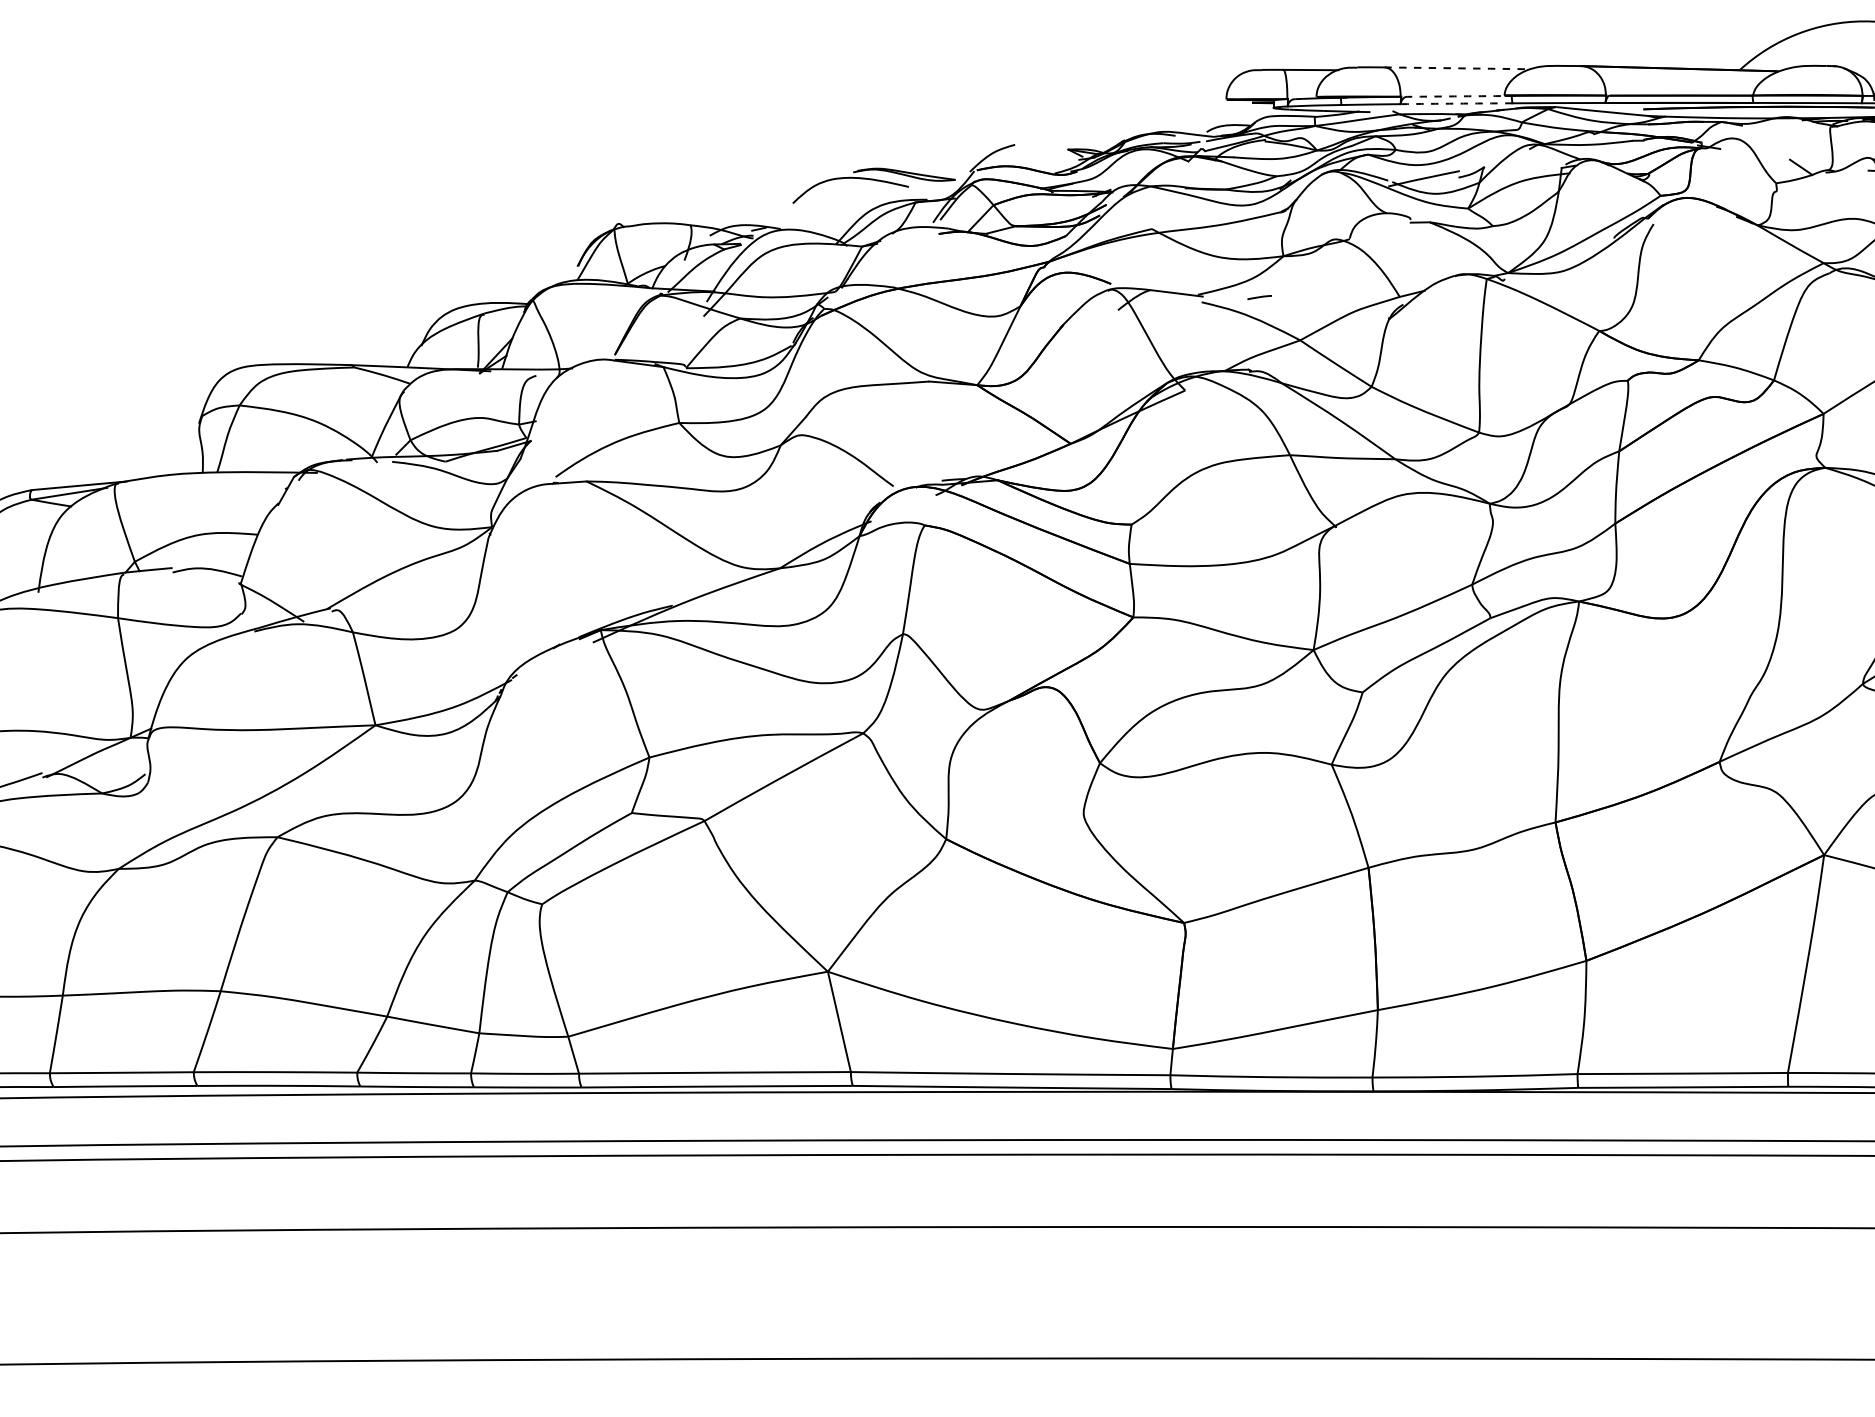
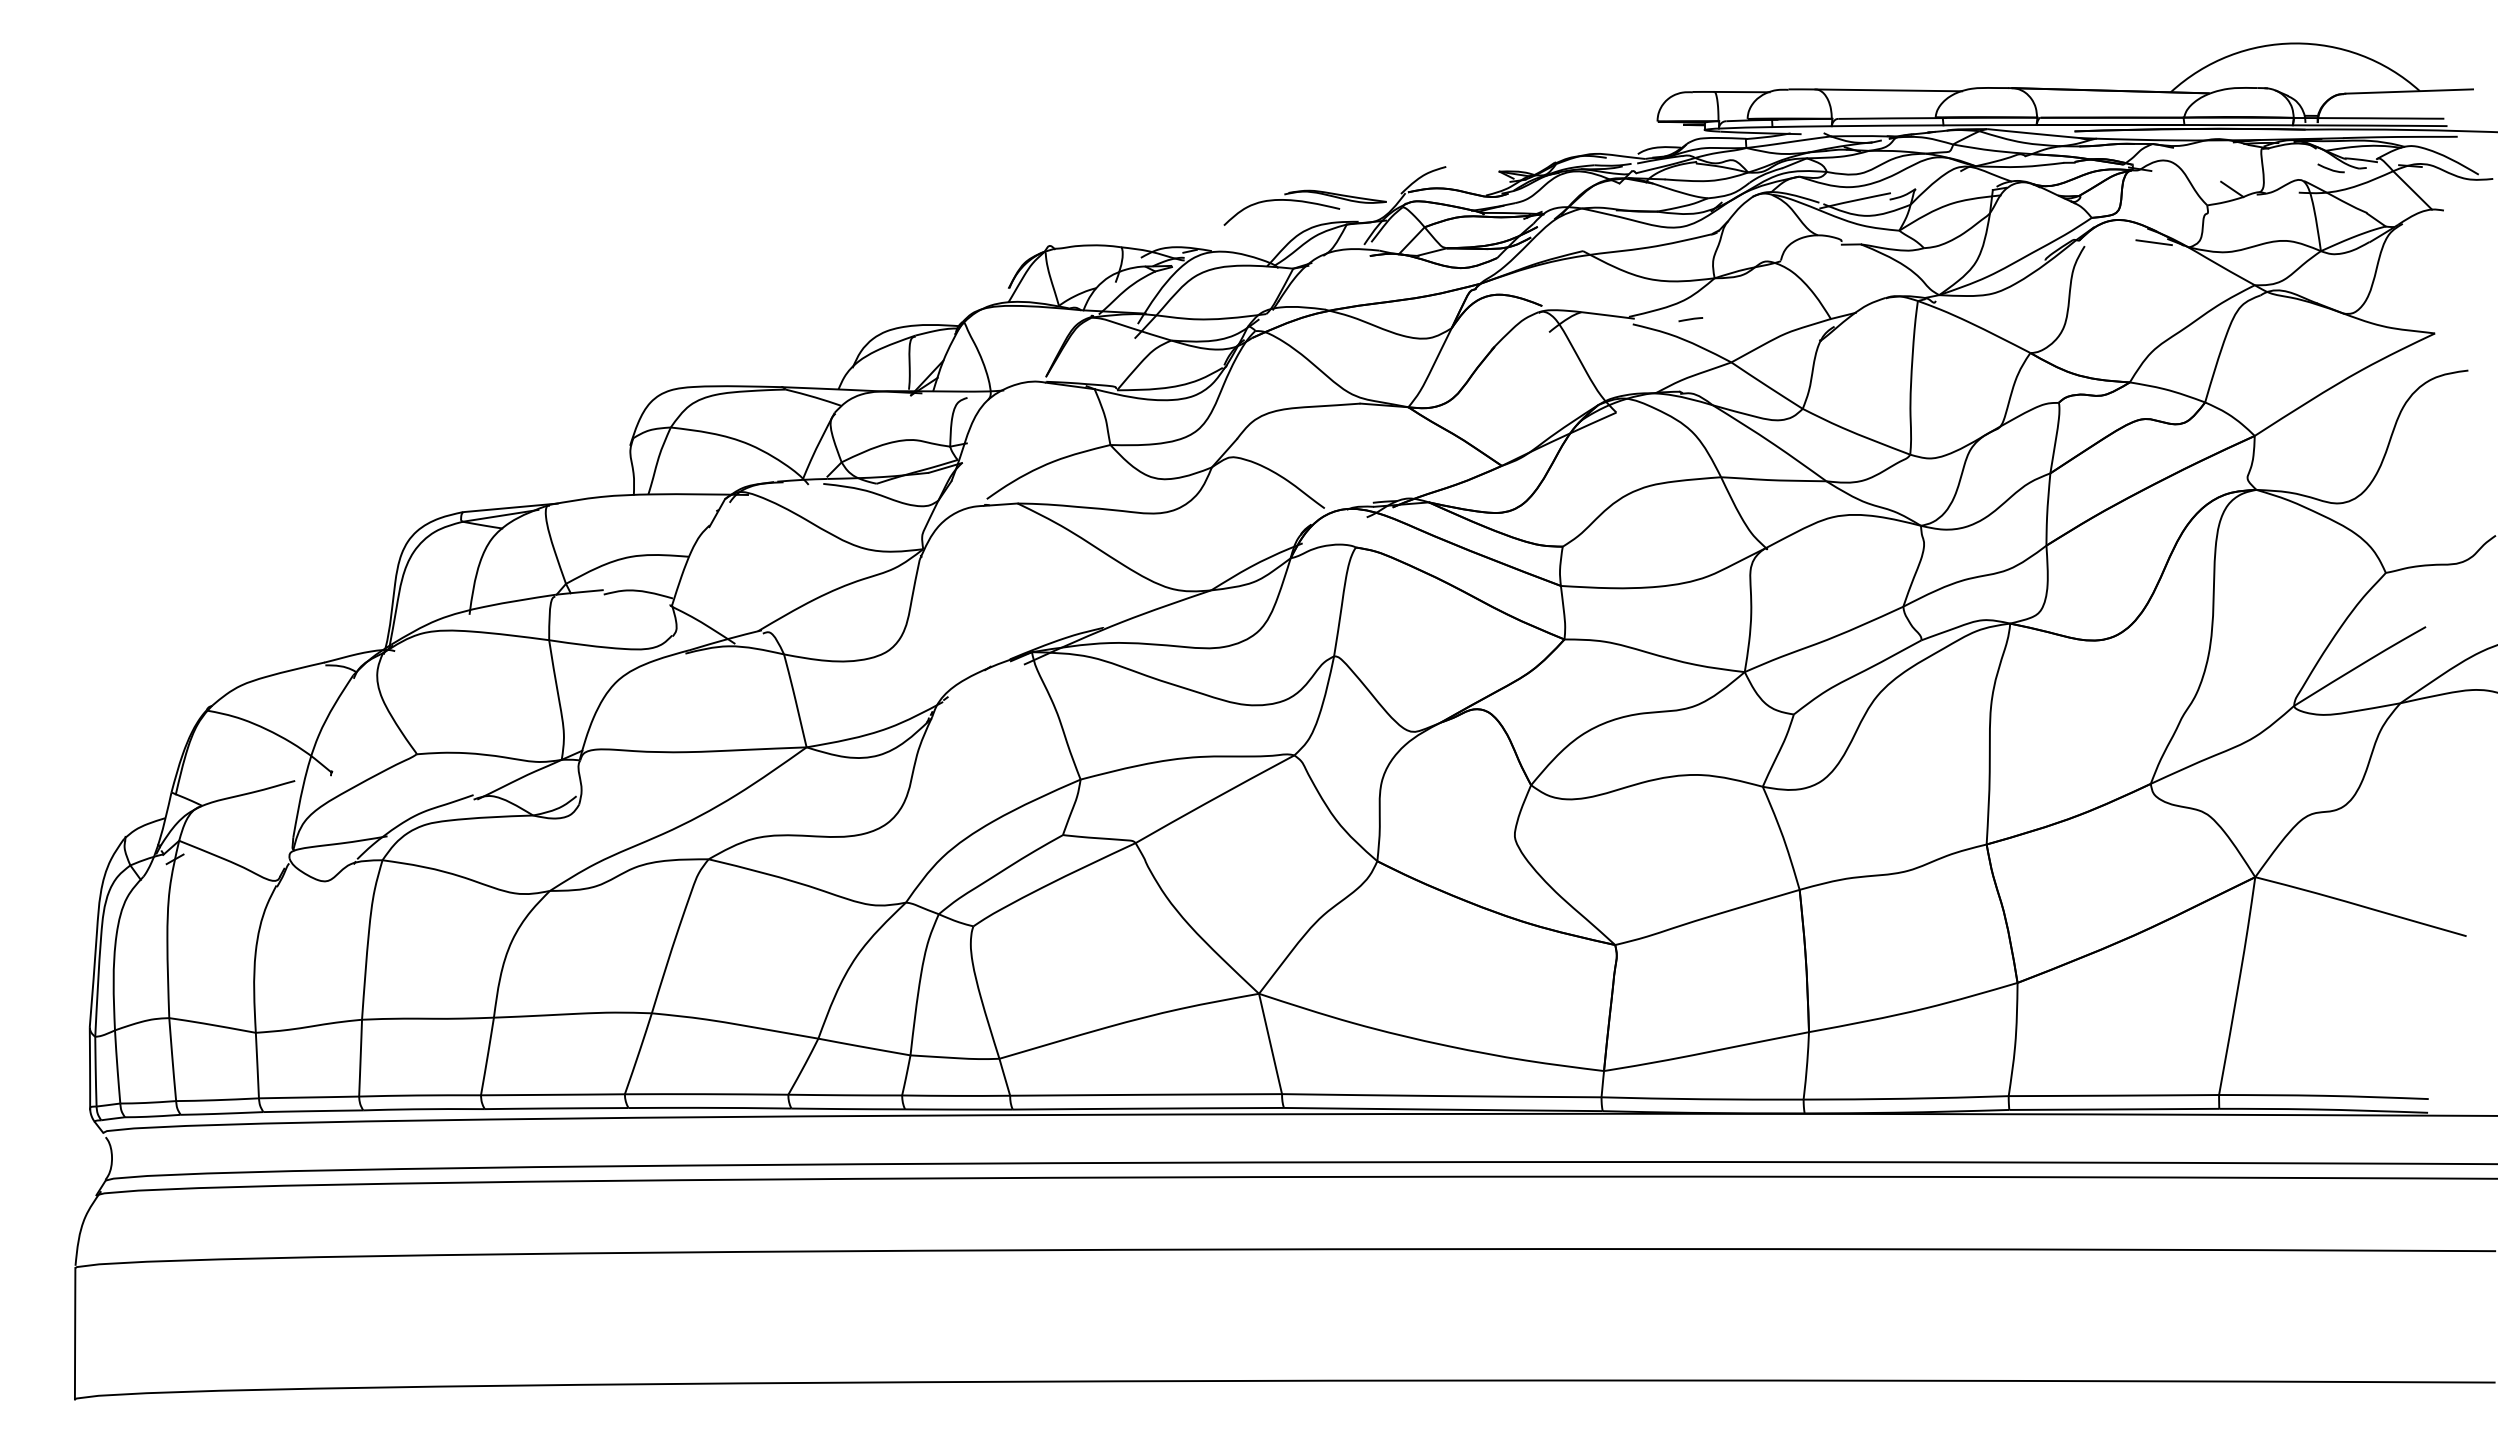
line: (1458, 68) -> (1889, 90), dashed -> solid
arc: (1461, 96) -> (1892, 118), dashed -> solid
arc: (1456, 103) -> (1887, 125), dashed -> solid
line: (1722, 220) -> (2153, 242), added

